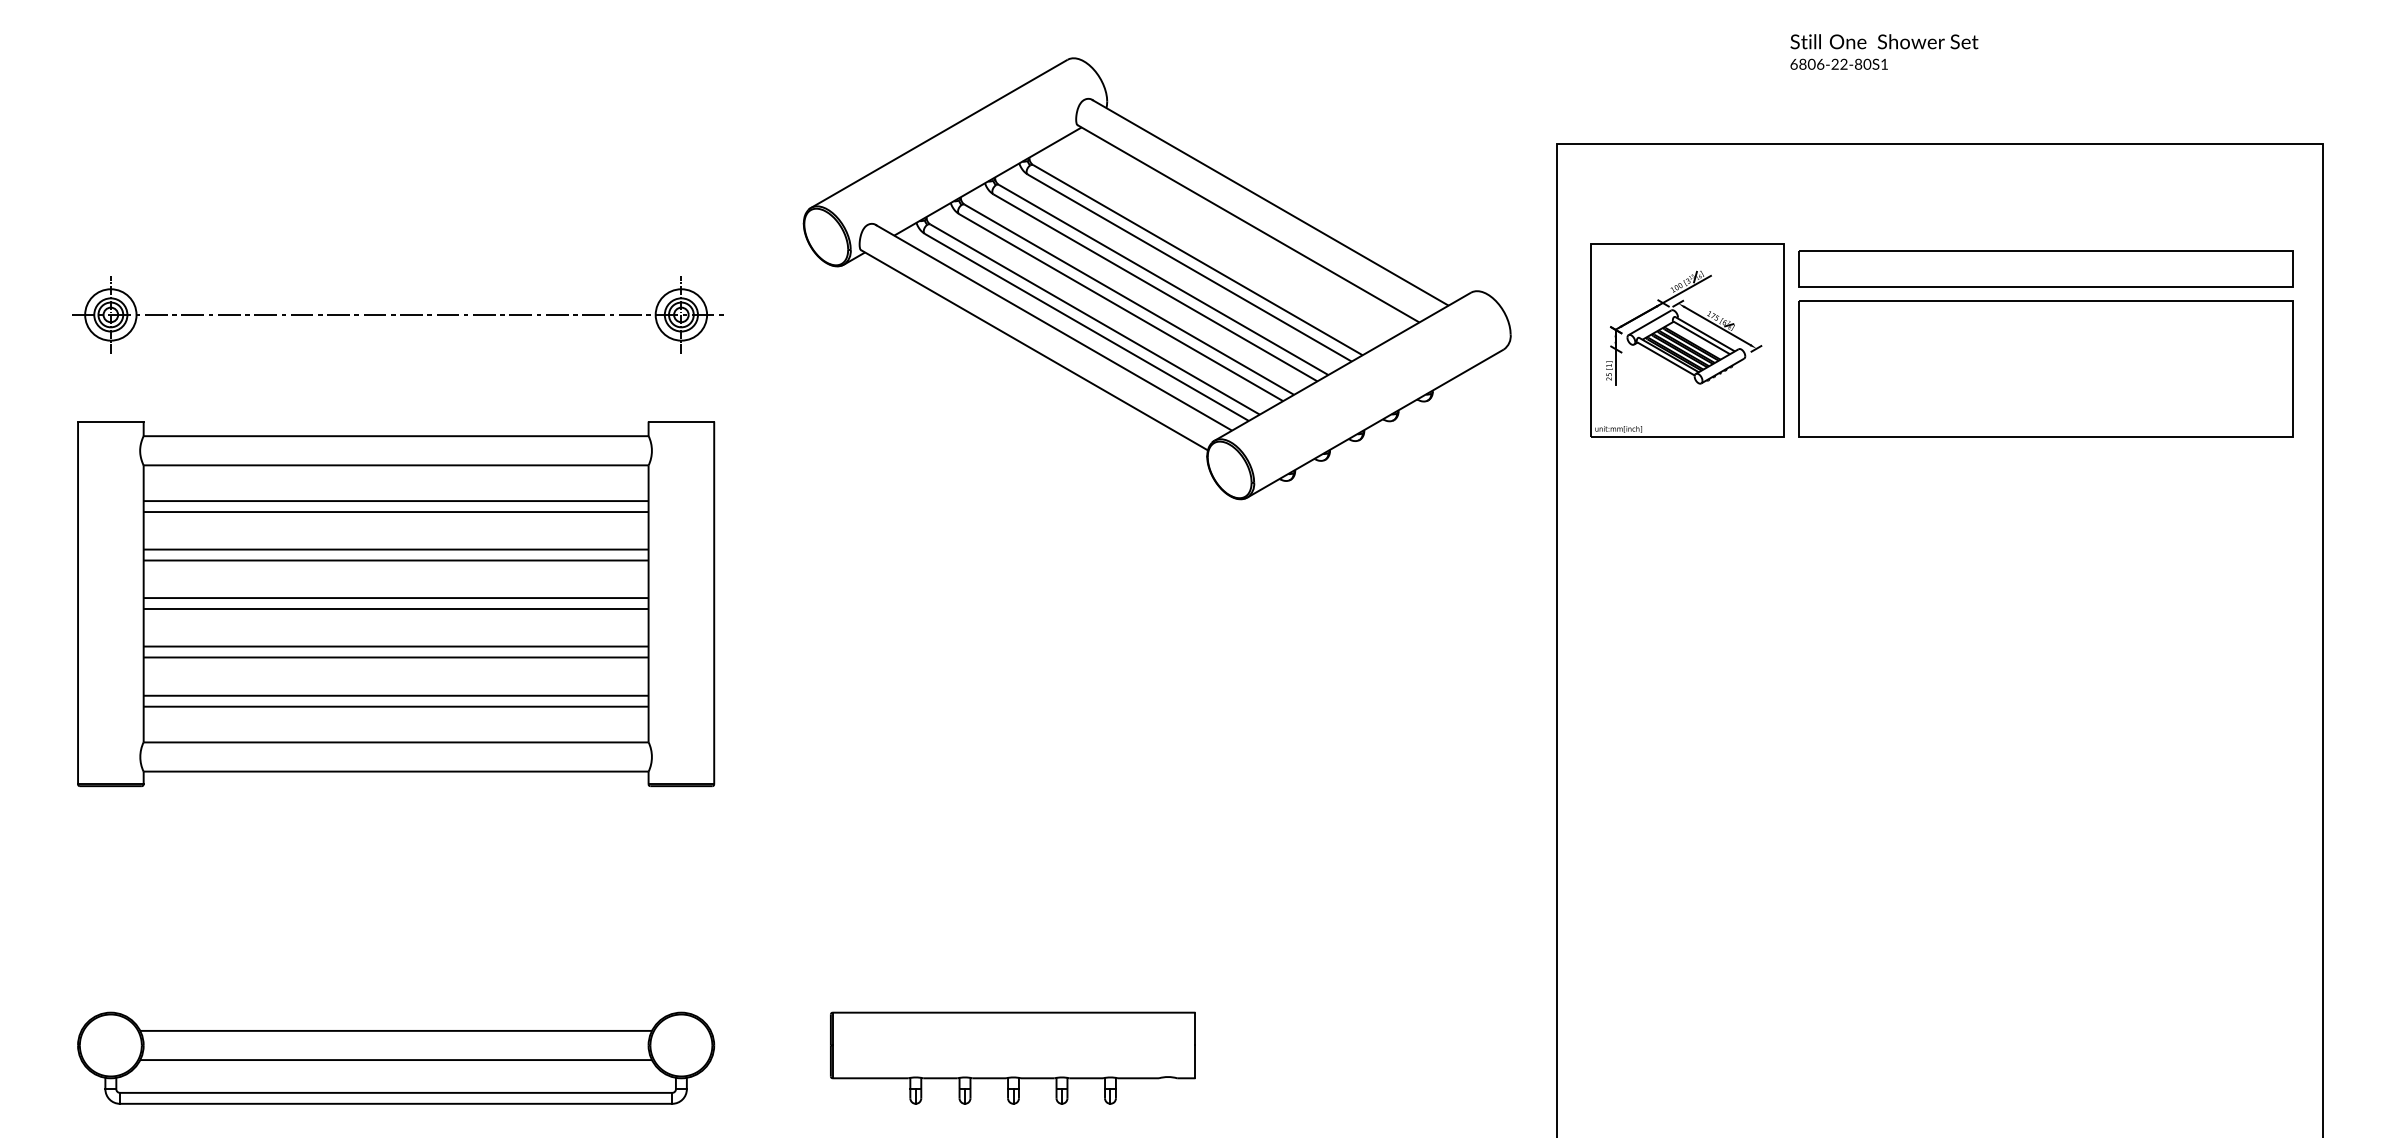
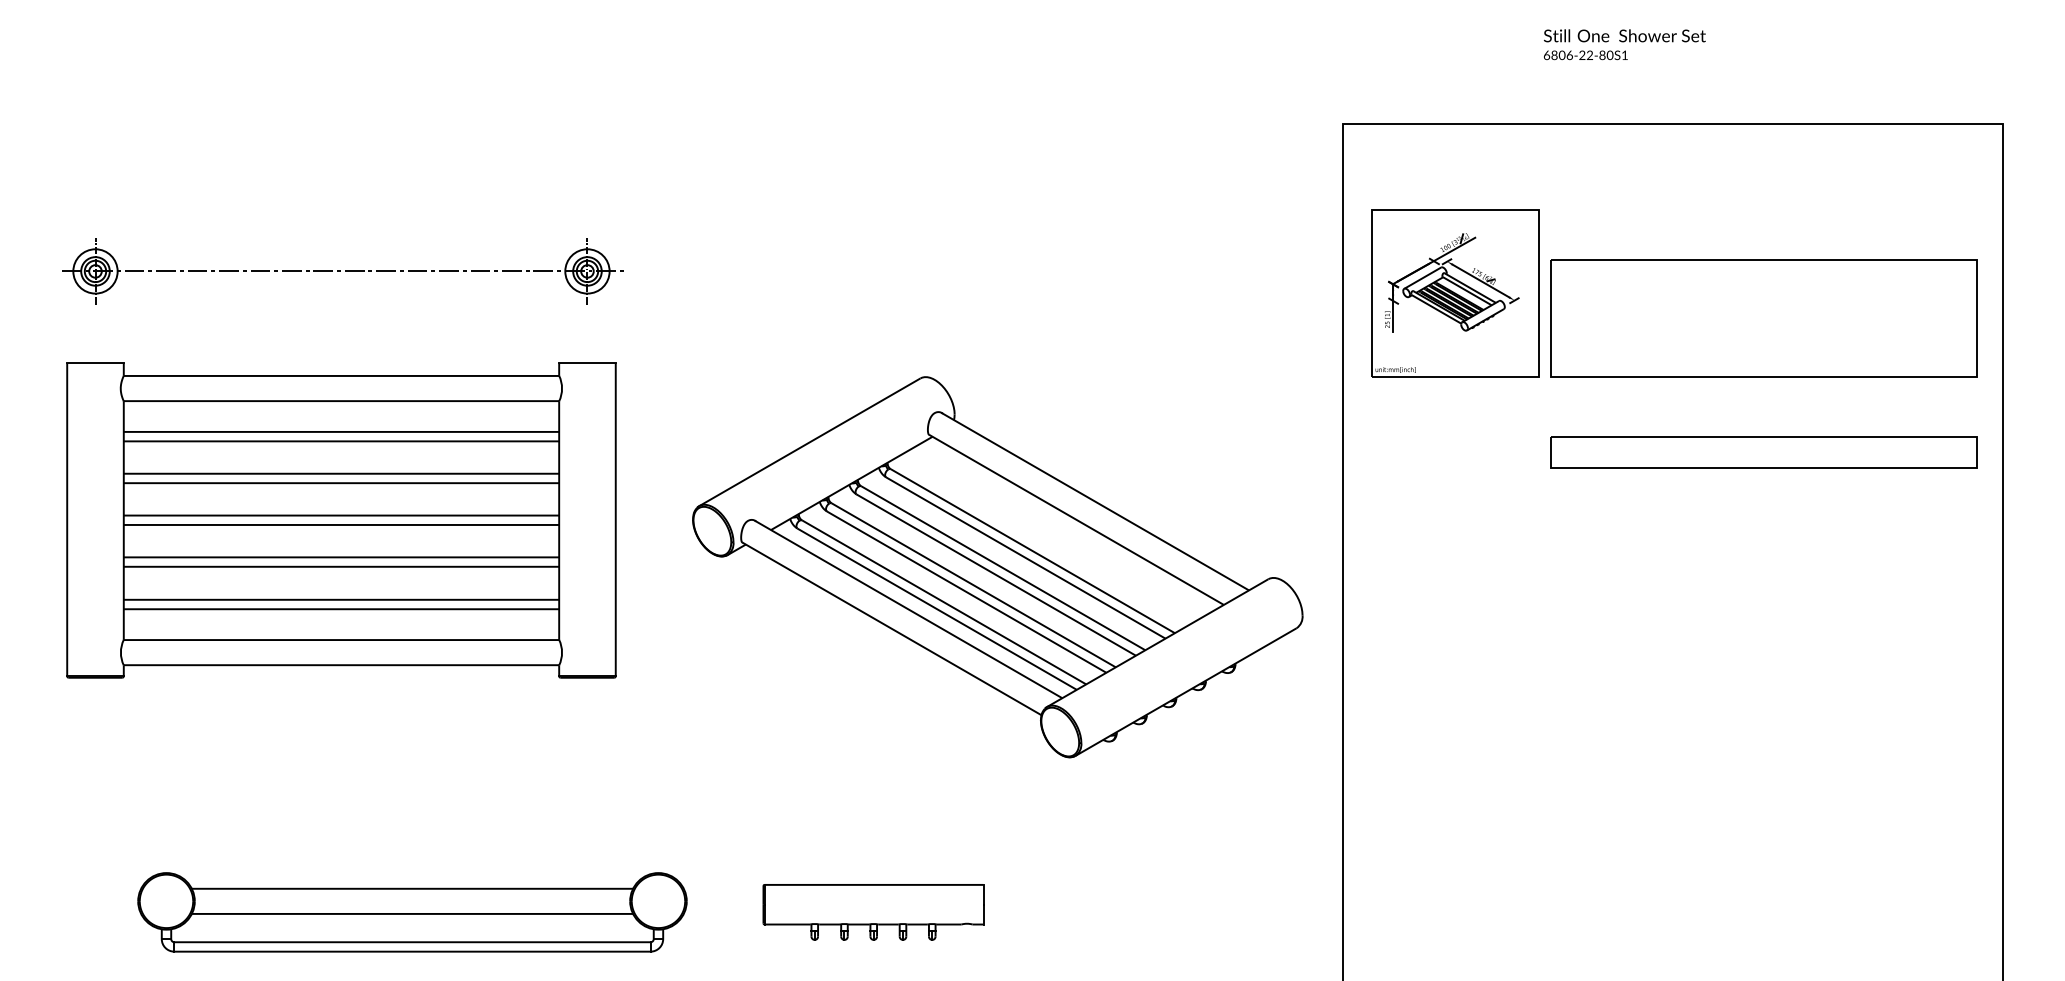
part: (2045, 268) -> (1763, 452), moved
part: (1156, 279) -> (997, 567), moved
part: (396, 1058) -> (412, 912), moved
part: (1013, 1058) -> (873, 912), size x0.7

